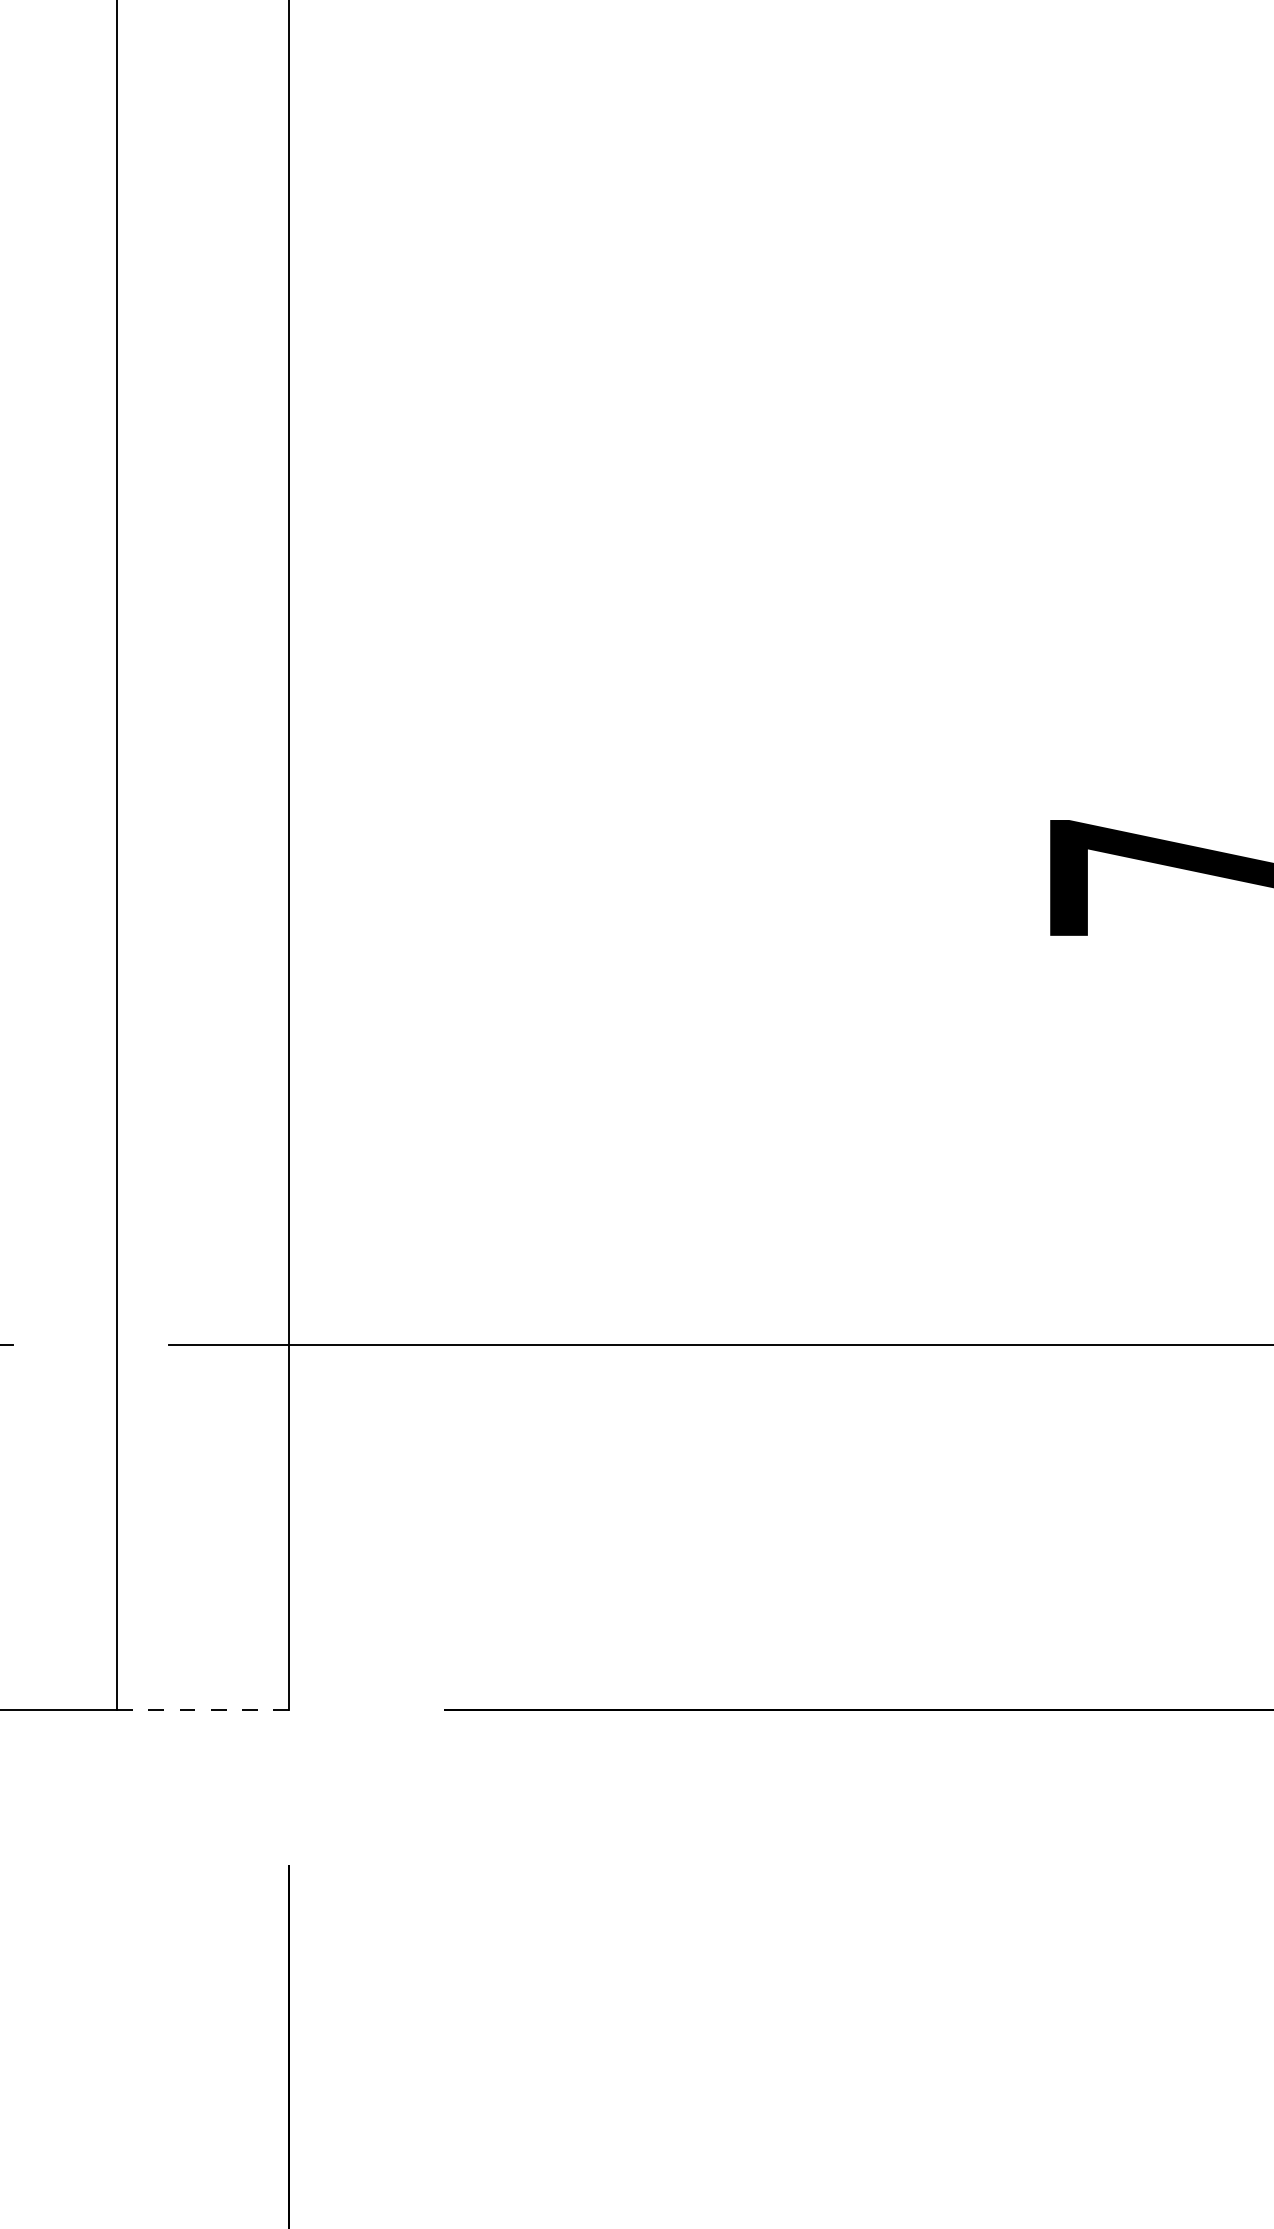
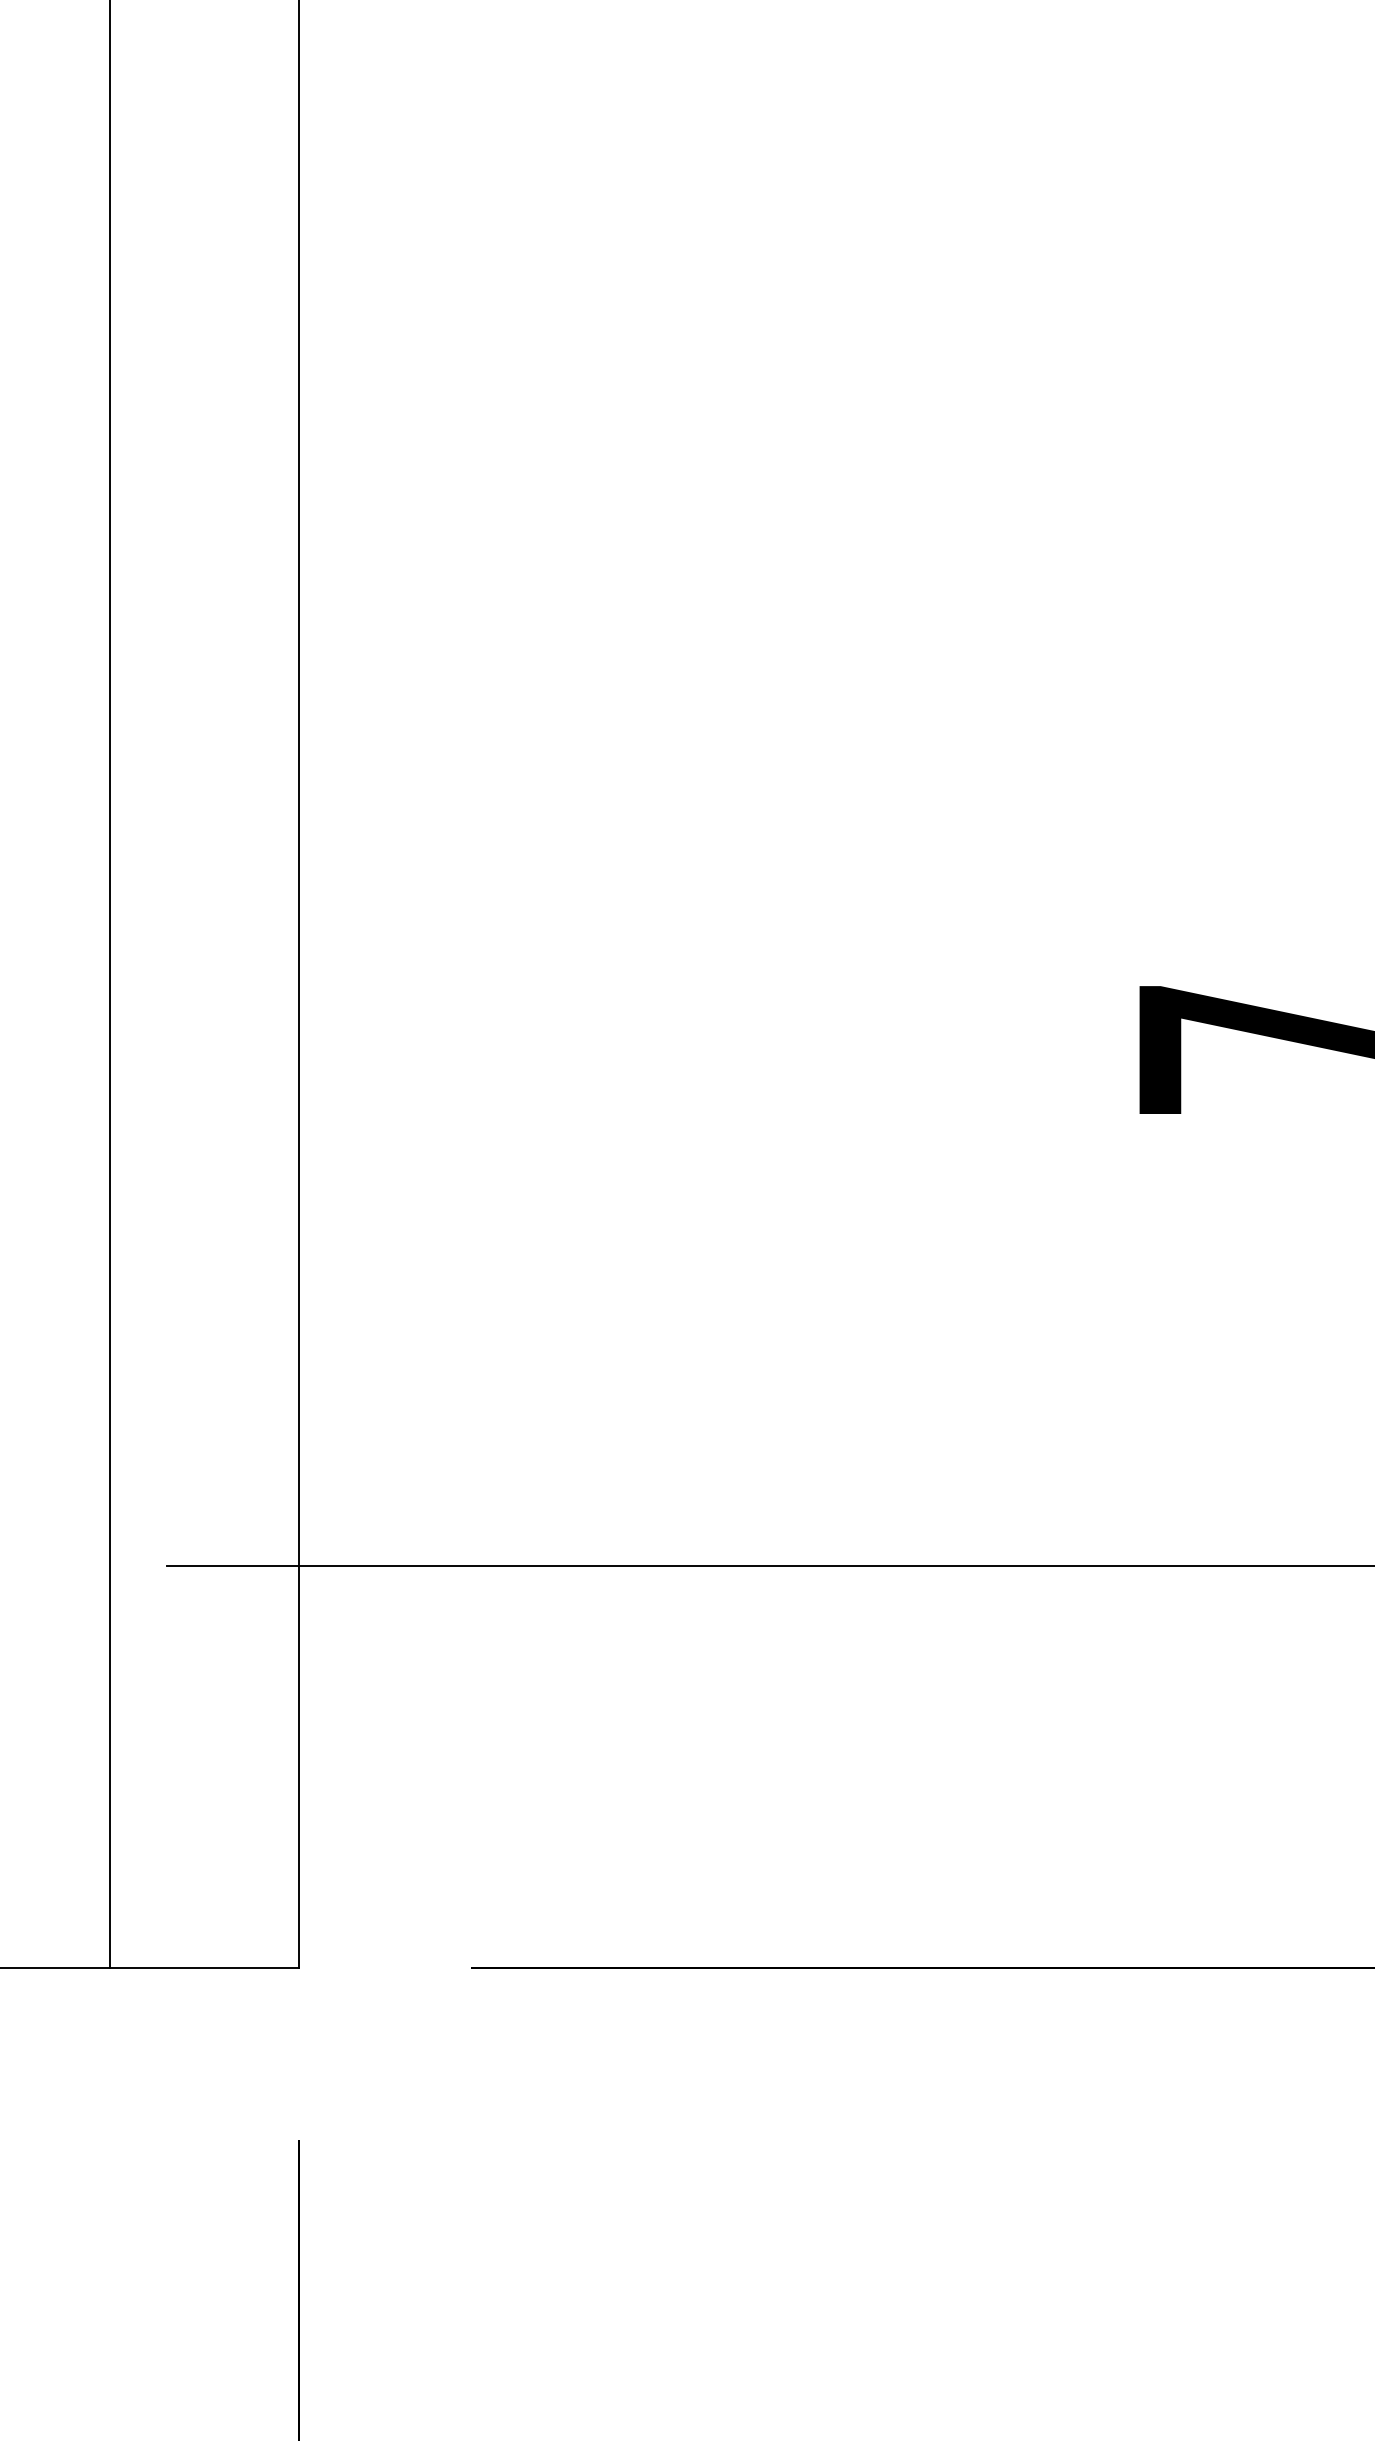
line: (203, 1709) -> (205, 1967), dashed -> solid

